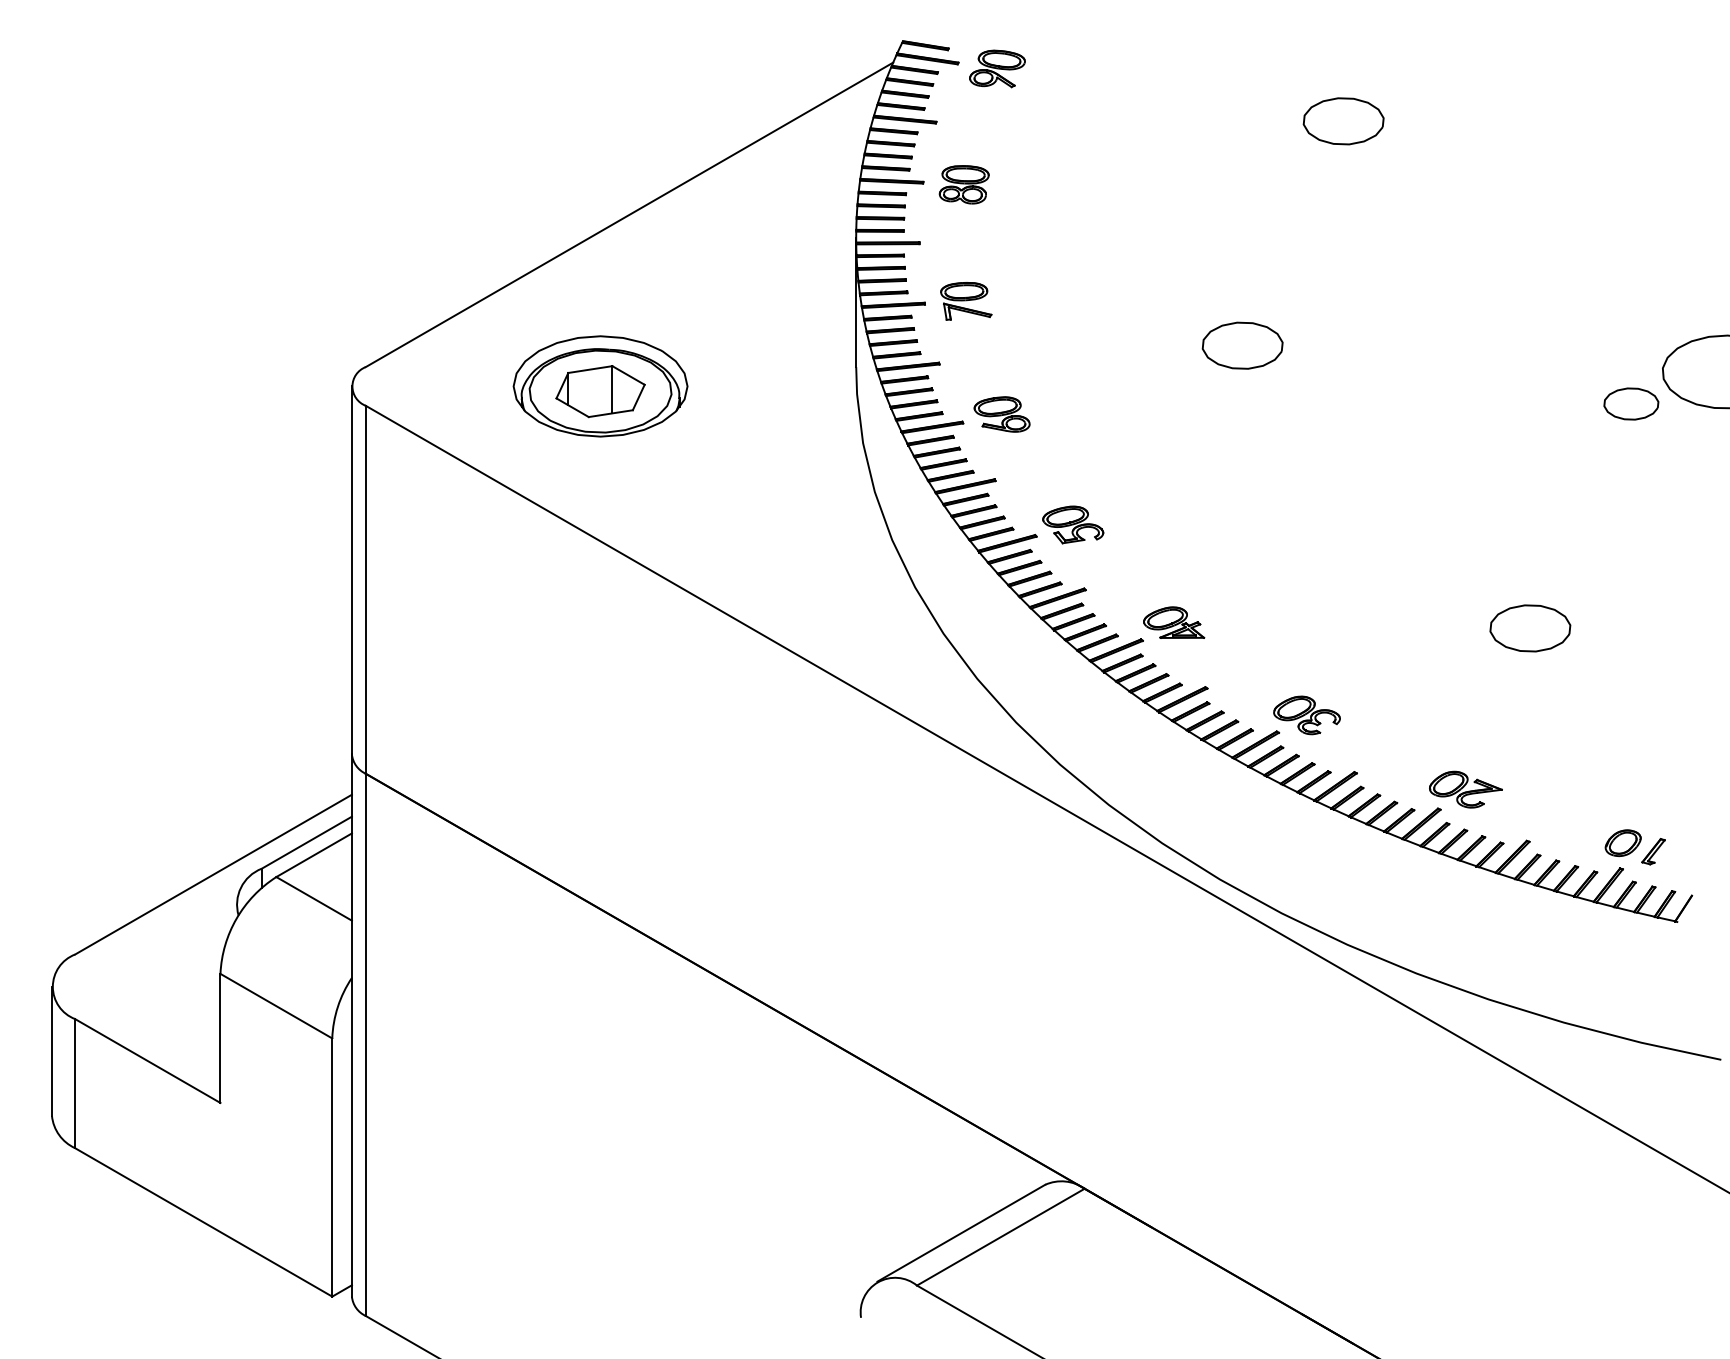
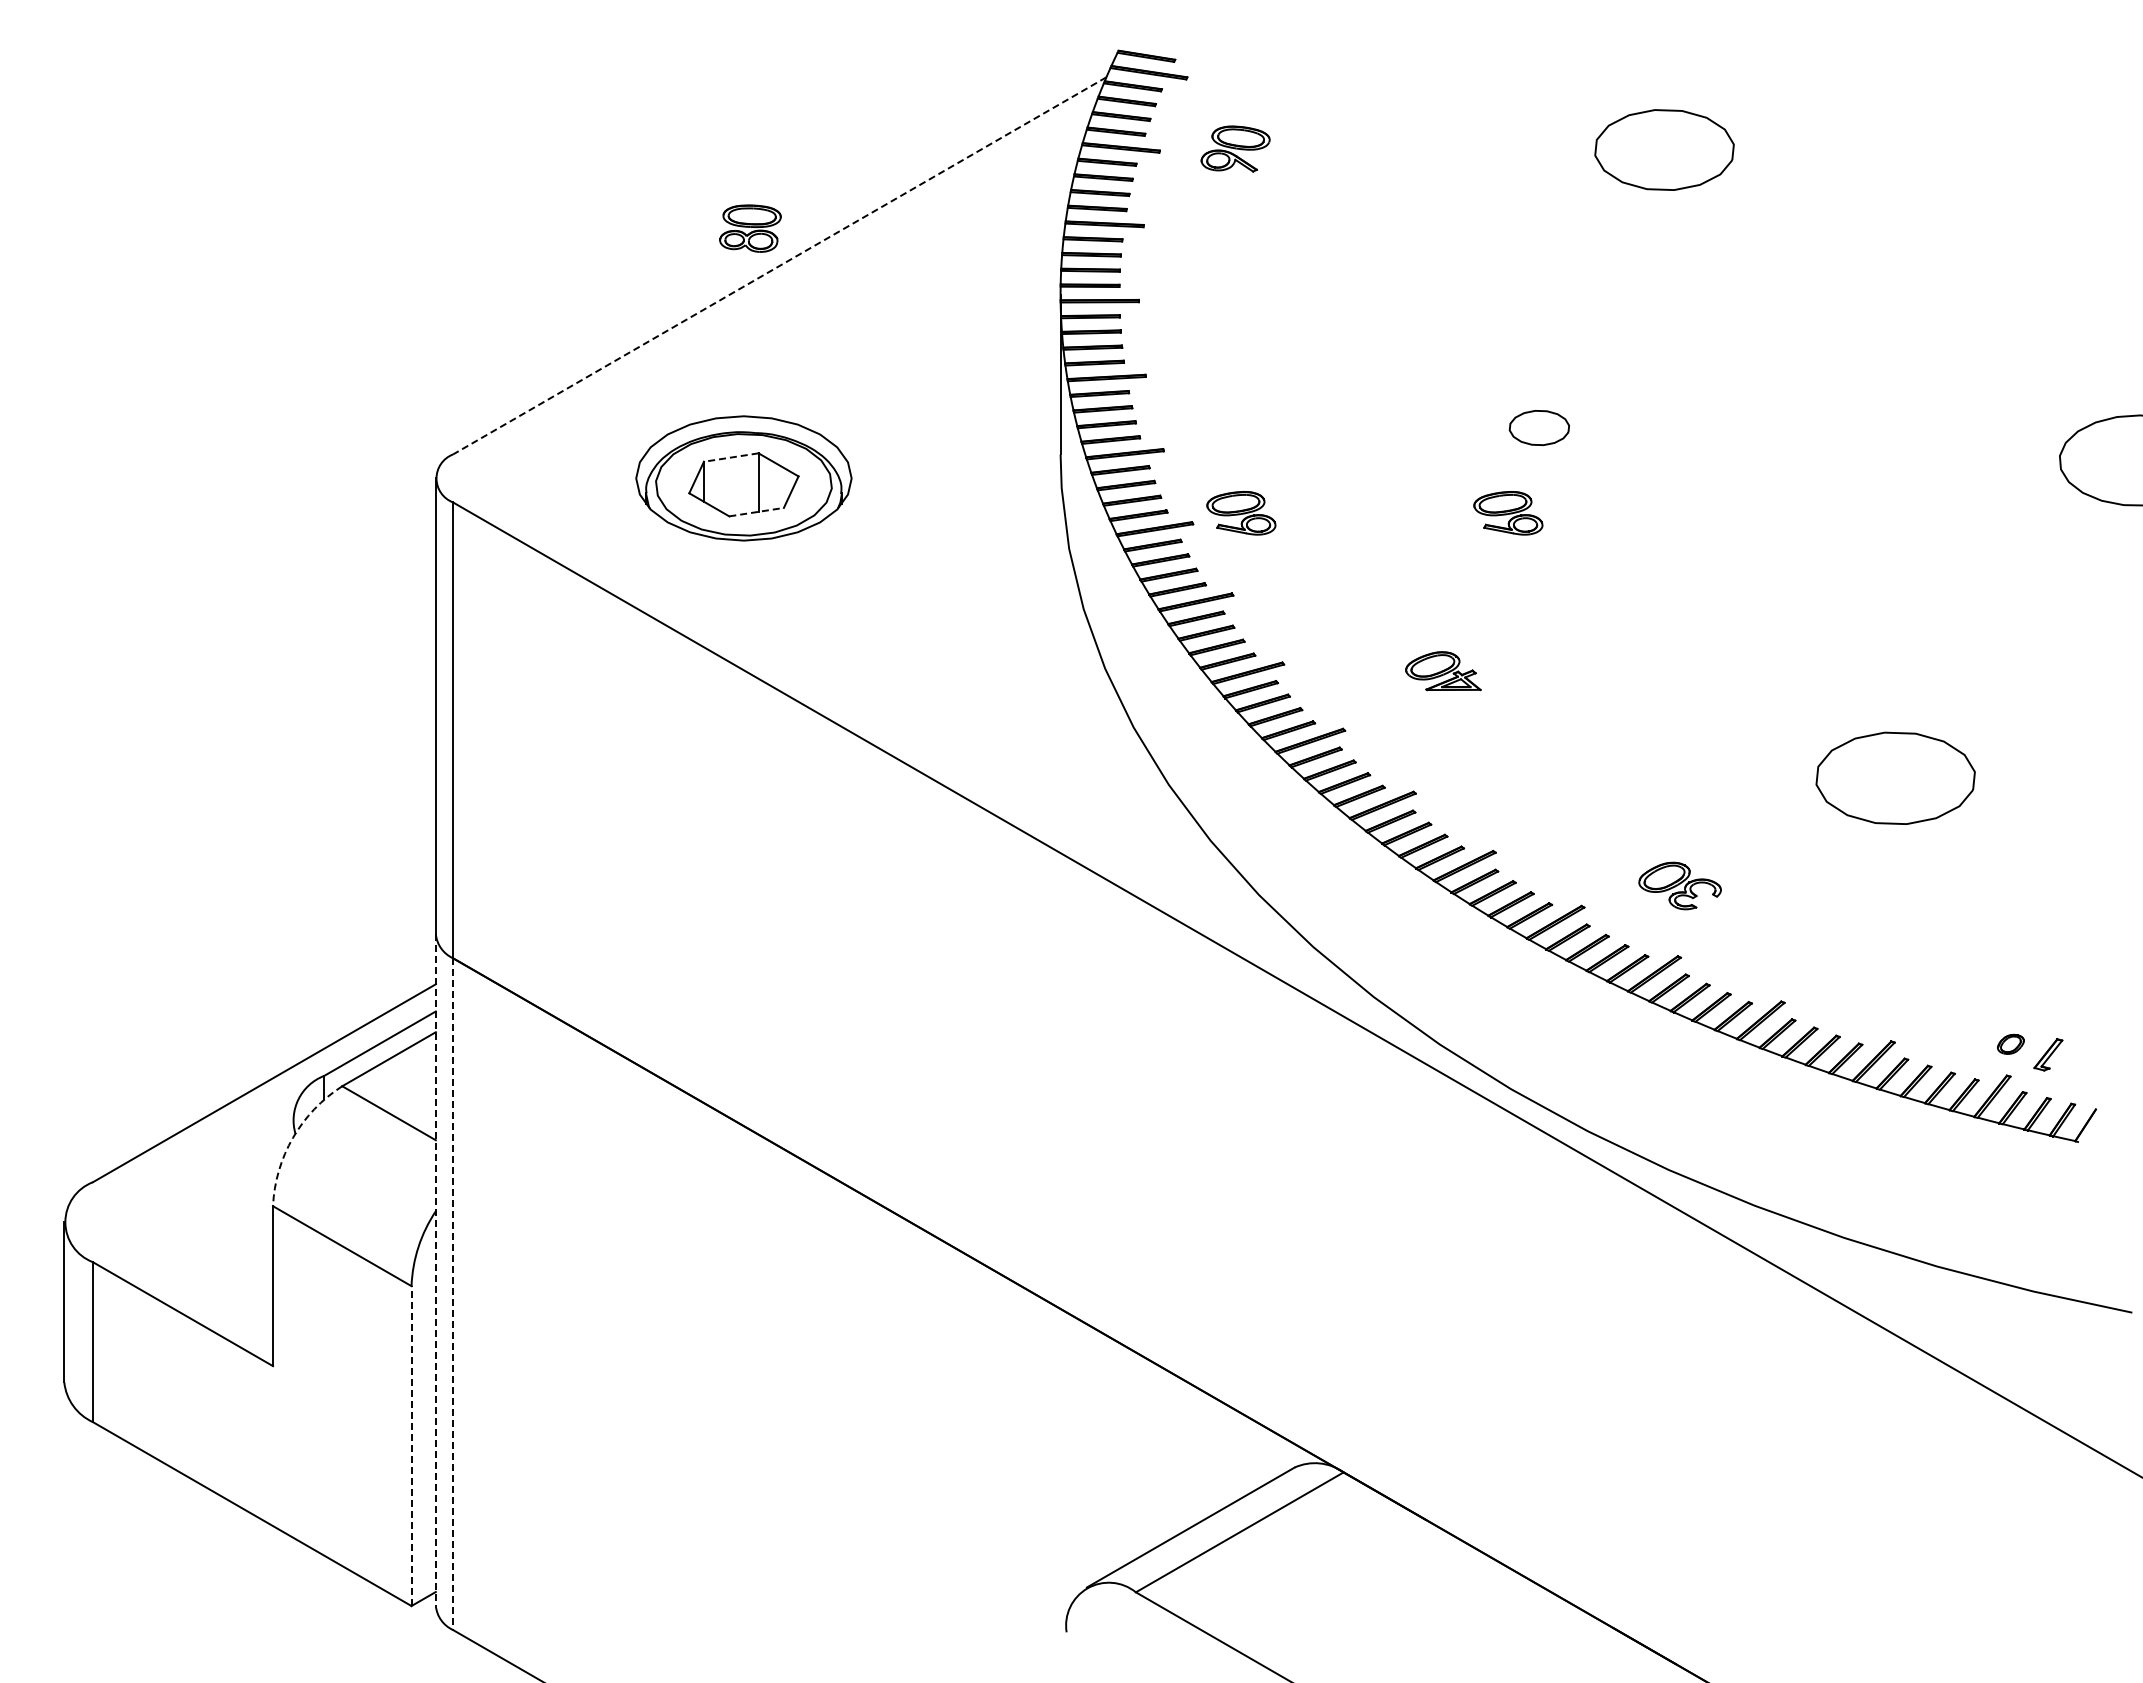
part: (997, 68) -> (1235, 148), moved
part: (1343, 120) -> (1664, 149), size x1.4
part: (964, 184) -> (750, 228), moved
line: (629, 215) -> (779, 266), solid -> dashed
part: (965, 300) -> (1196, 372), removed
part: (1242, 345) -> (1539, 427), size x0.6
line: (590, 369) -> (731, 457), solid -> dashed
part: (1631, 404) -> (2020, 500), removed
line: (610, 413) -> (756, 512), solid -> dashed
part: (1217, 414) -> (1508, 513), added
part: (1073, 524) -> (1329, 649), removed
part: (1174, 622) -> (1443, 671), moved
part: (1530, 627) -> (1895, 777), size x1.6
part: (1306, 715) -> (1679, 885), moved
part: (1465, 789) -> (1815, 977), removed
part: (1622, 843) -> (2010, 1044), size x0.6
arc: (236, 918) -> (293, 1137), solid -> dashed
line: (351, 1025) -> (435, 1270), solid -> dashed
line: (366, 1045) -> (453, 1294), solid -> dashed
line: (332, 1167) -> (411, 1446), solid -> dashed

